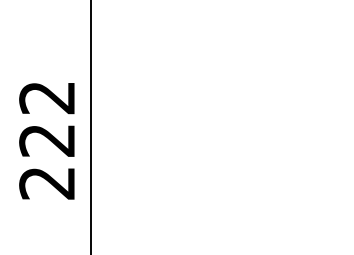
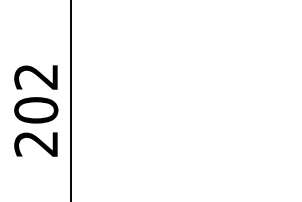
text: (47, 140) -> (36, 110), 222 -> 202

